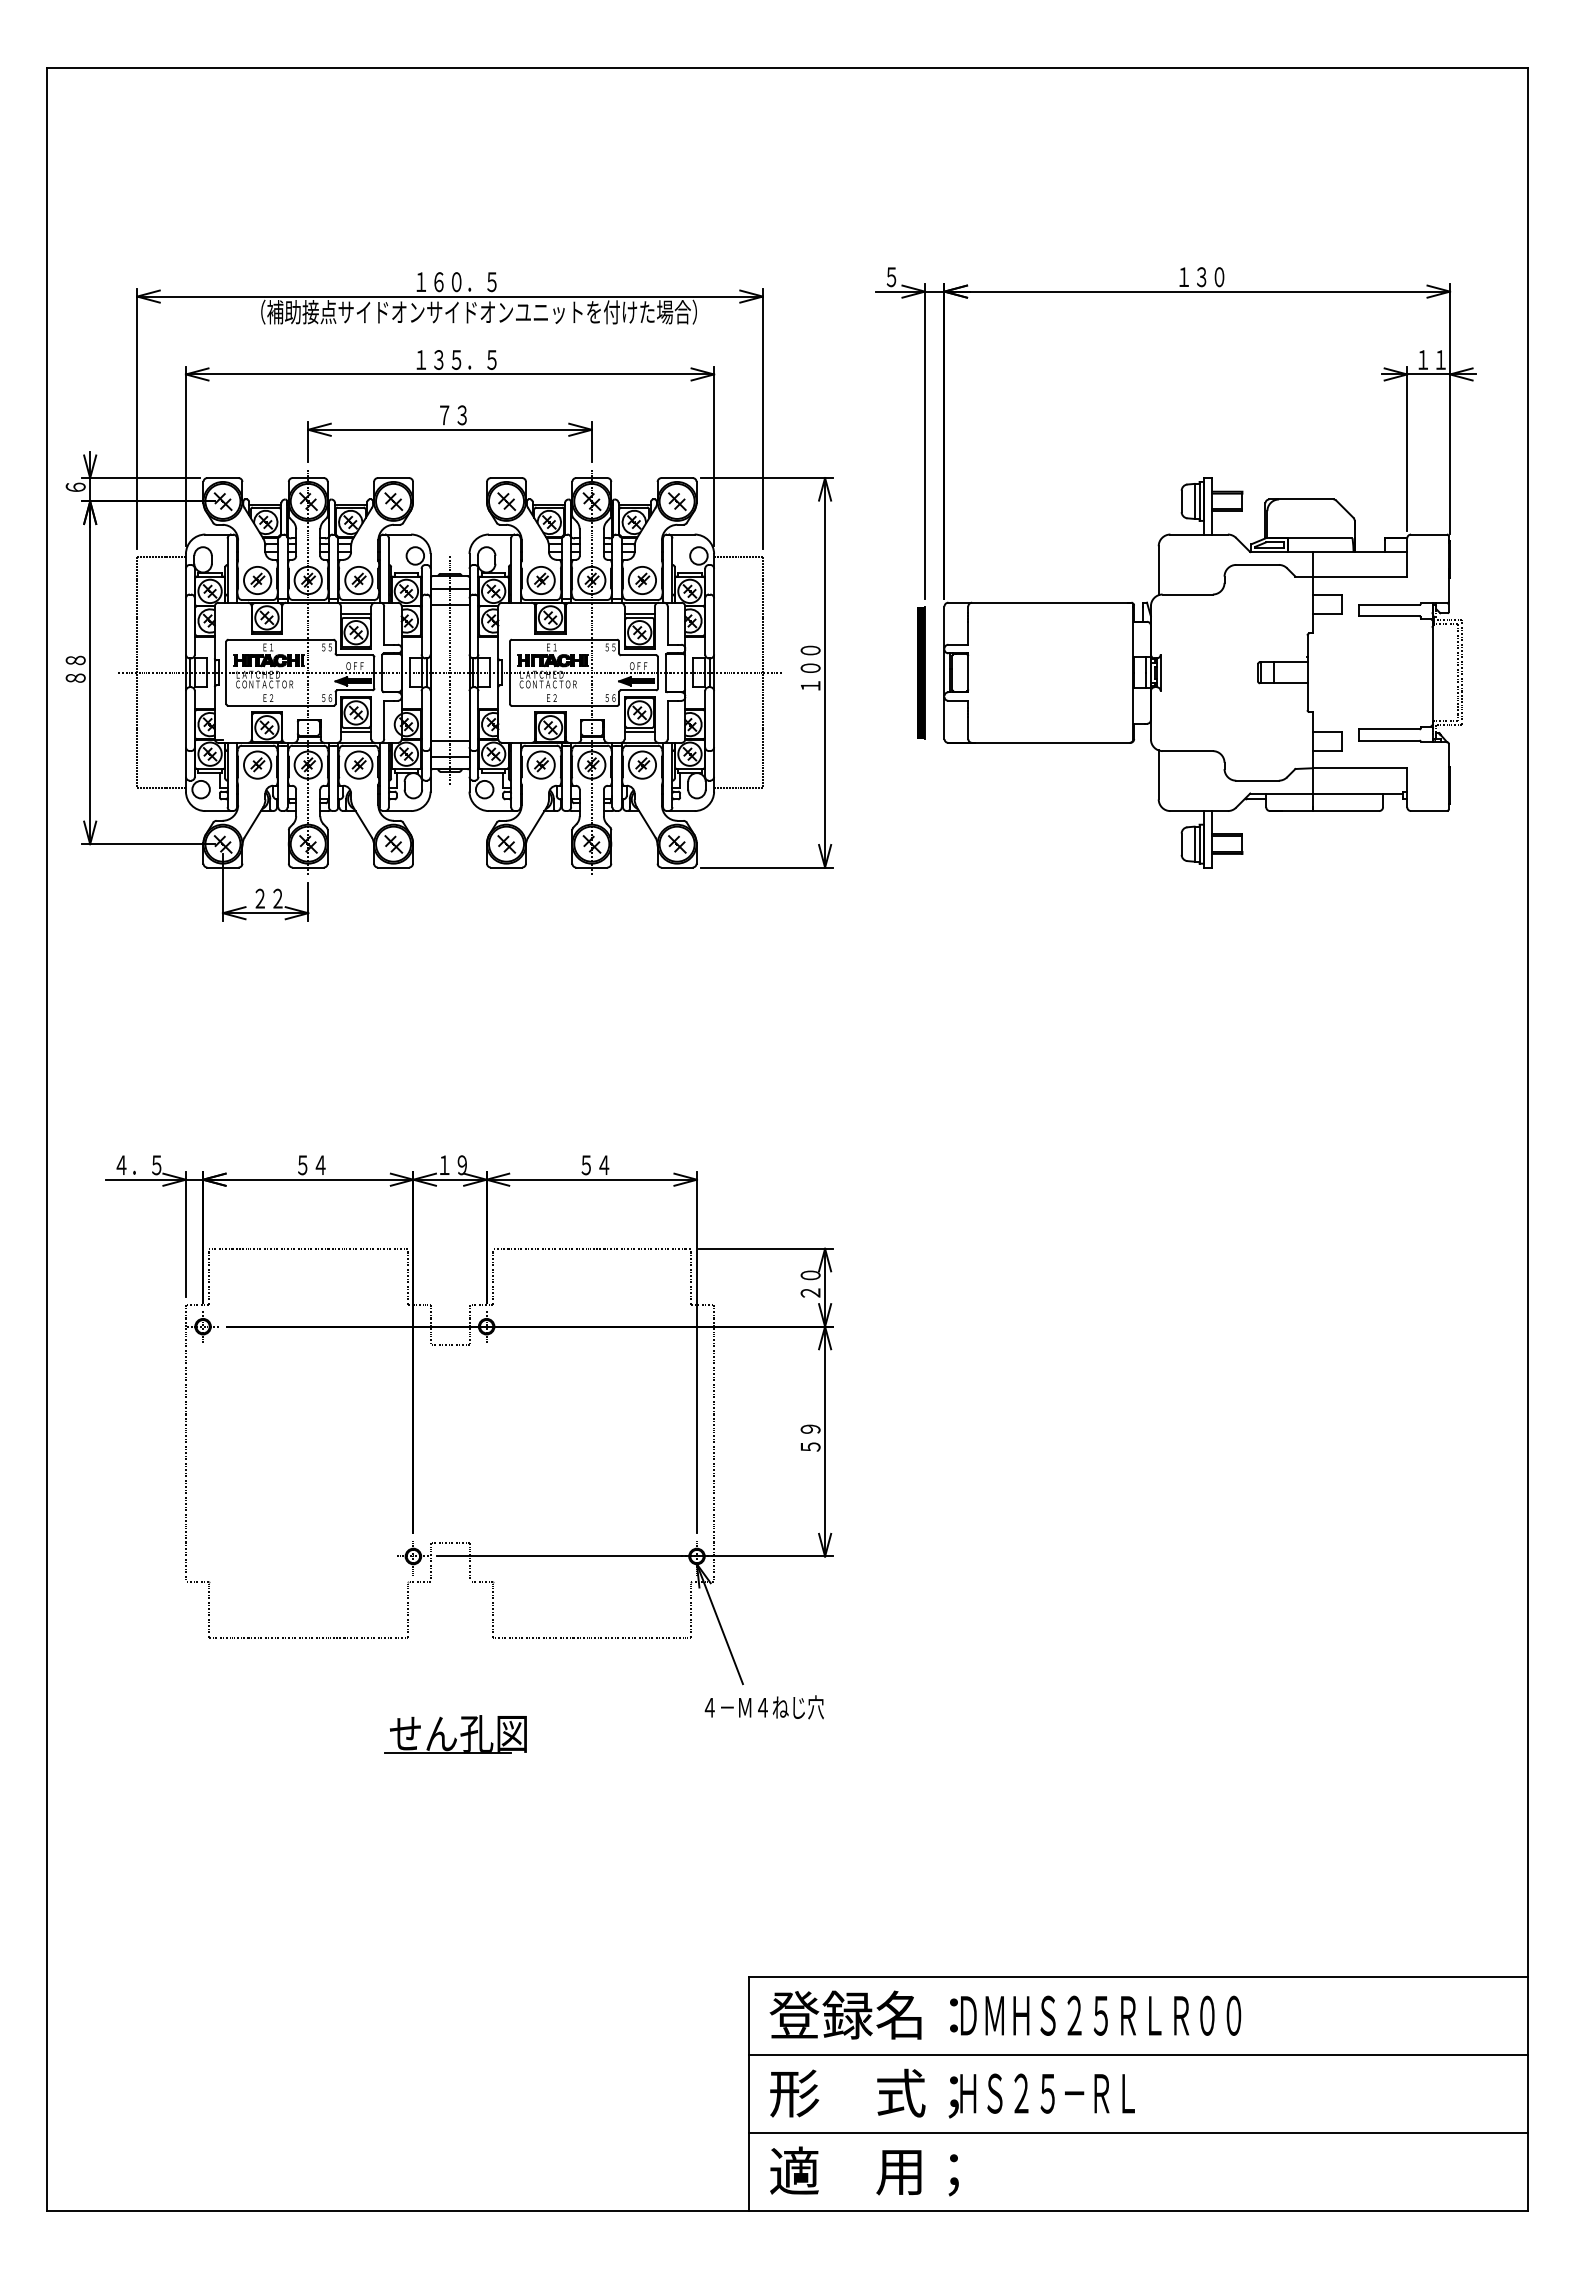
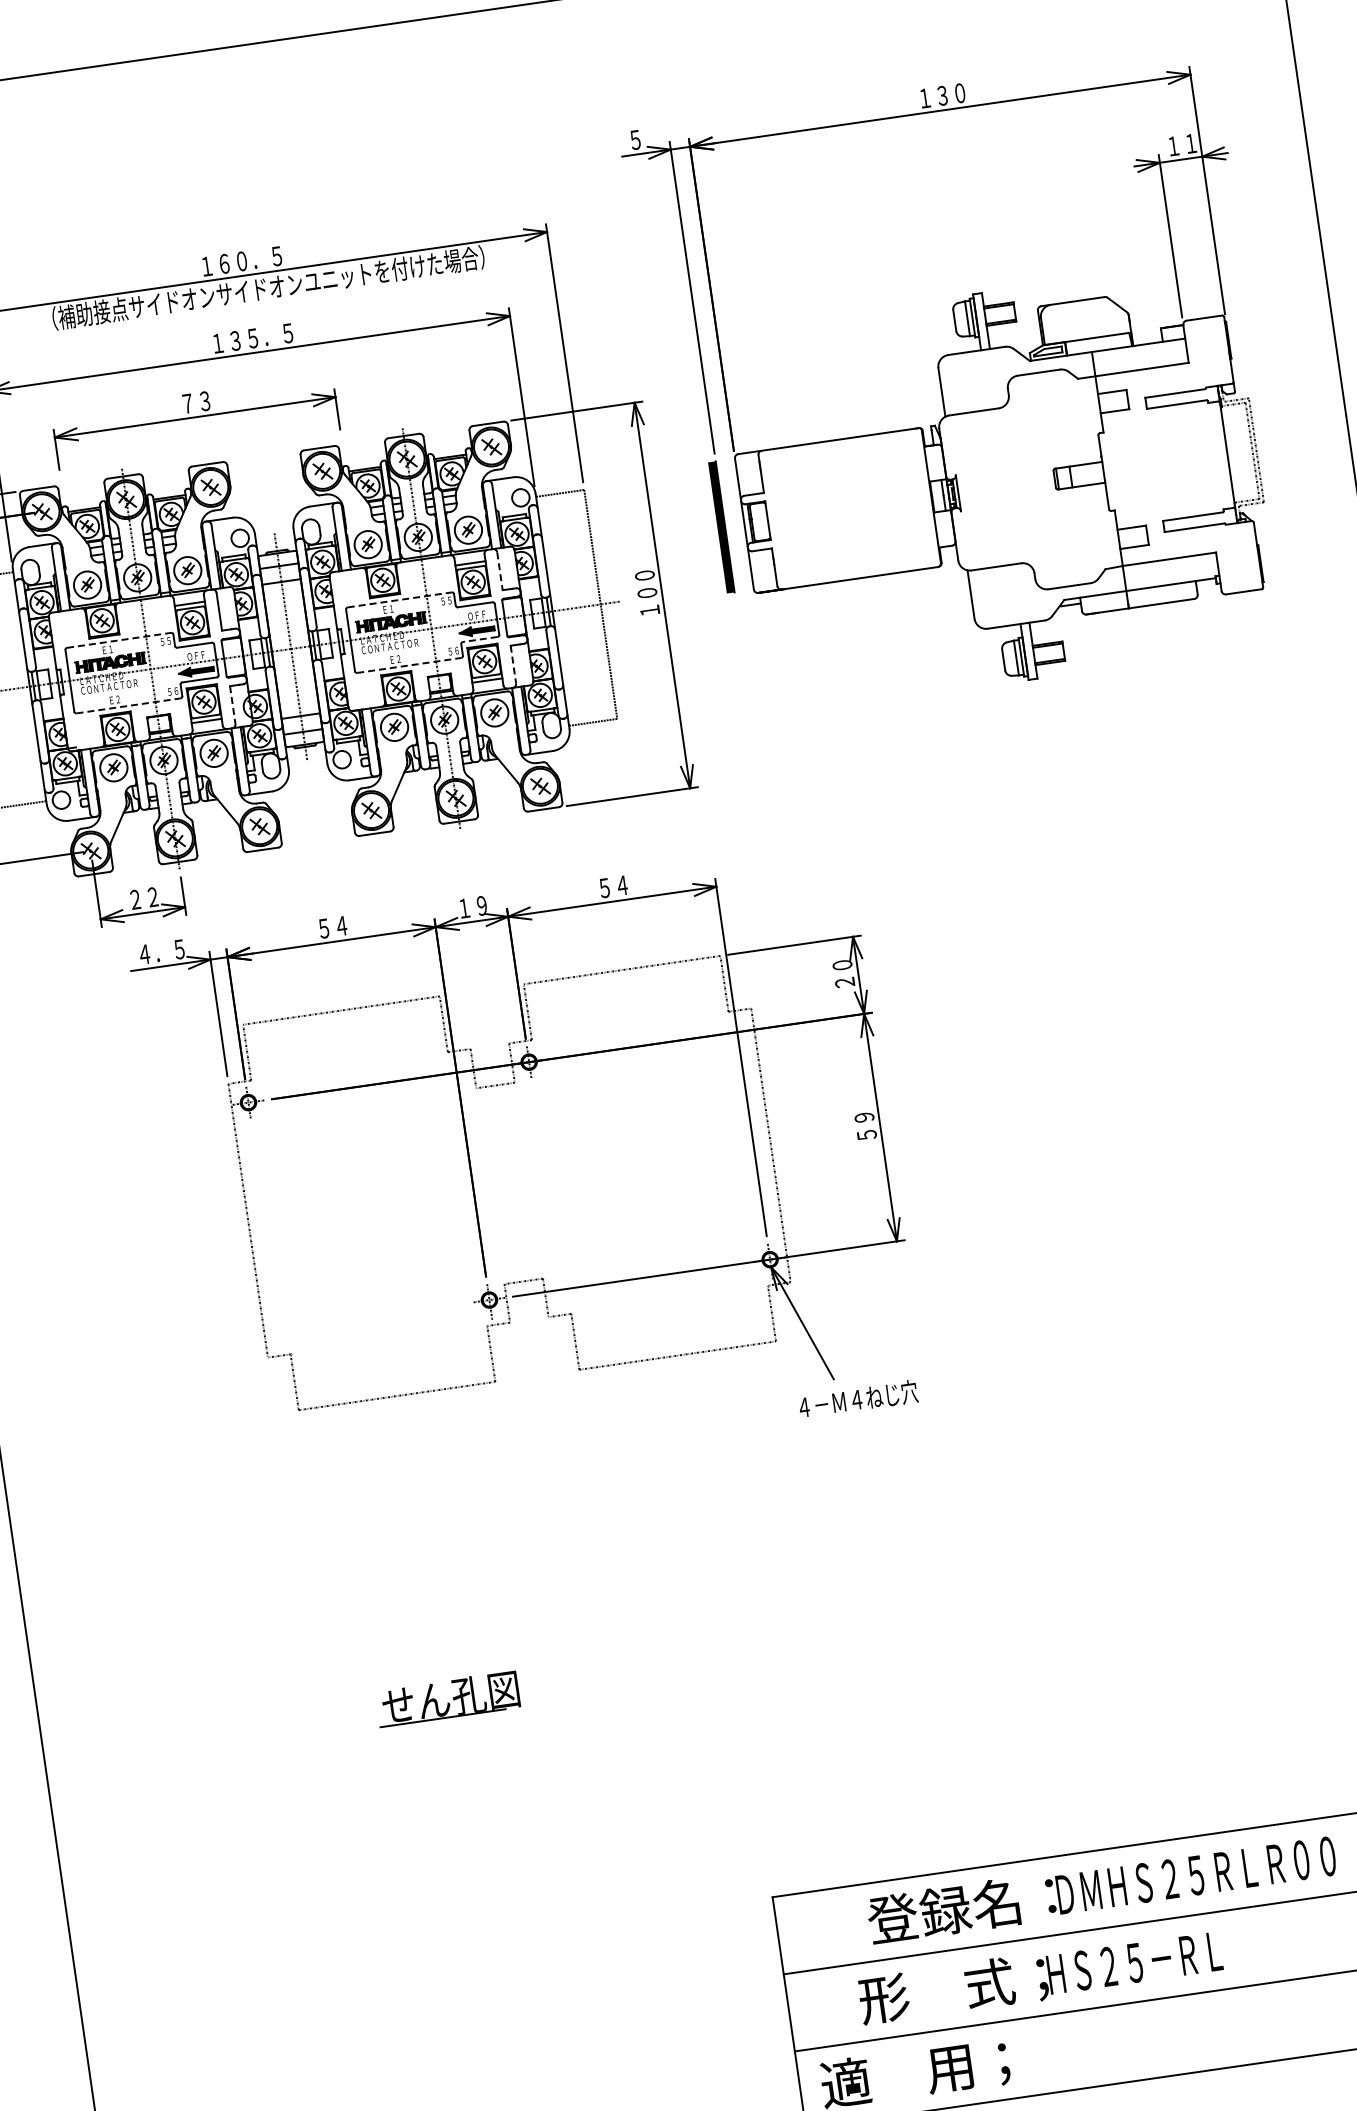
part: (449, 433) -> (195, 421), moved
part: (1175, 567) -> (958, 386), moved
line: (667, 626) -> (499, 572), solid -> dashed
line: (281, 639) -> (119, 640), solid -> dashed
line: (564, 639) -> (399, 599), solid -> dashed
line: (638, 690) -> (480, 639), solid -> dashed
line: (281, 705) -> (129, 705), solid -> dashed
line: (564, 705) -> (409, 665), solid -> dashed
line: (384, 720) -> (233, 705), solid -> dashed
line: (667, 720) -> (513, 665), solid -> dashed
part: (413, 1437) -> (472, 1182), moved
text: (1005, 2014) -> (1101, 1887), moved
text: (952, 2093) -> (1040, 1976), moved

